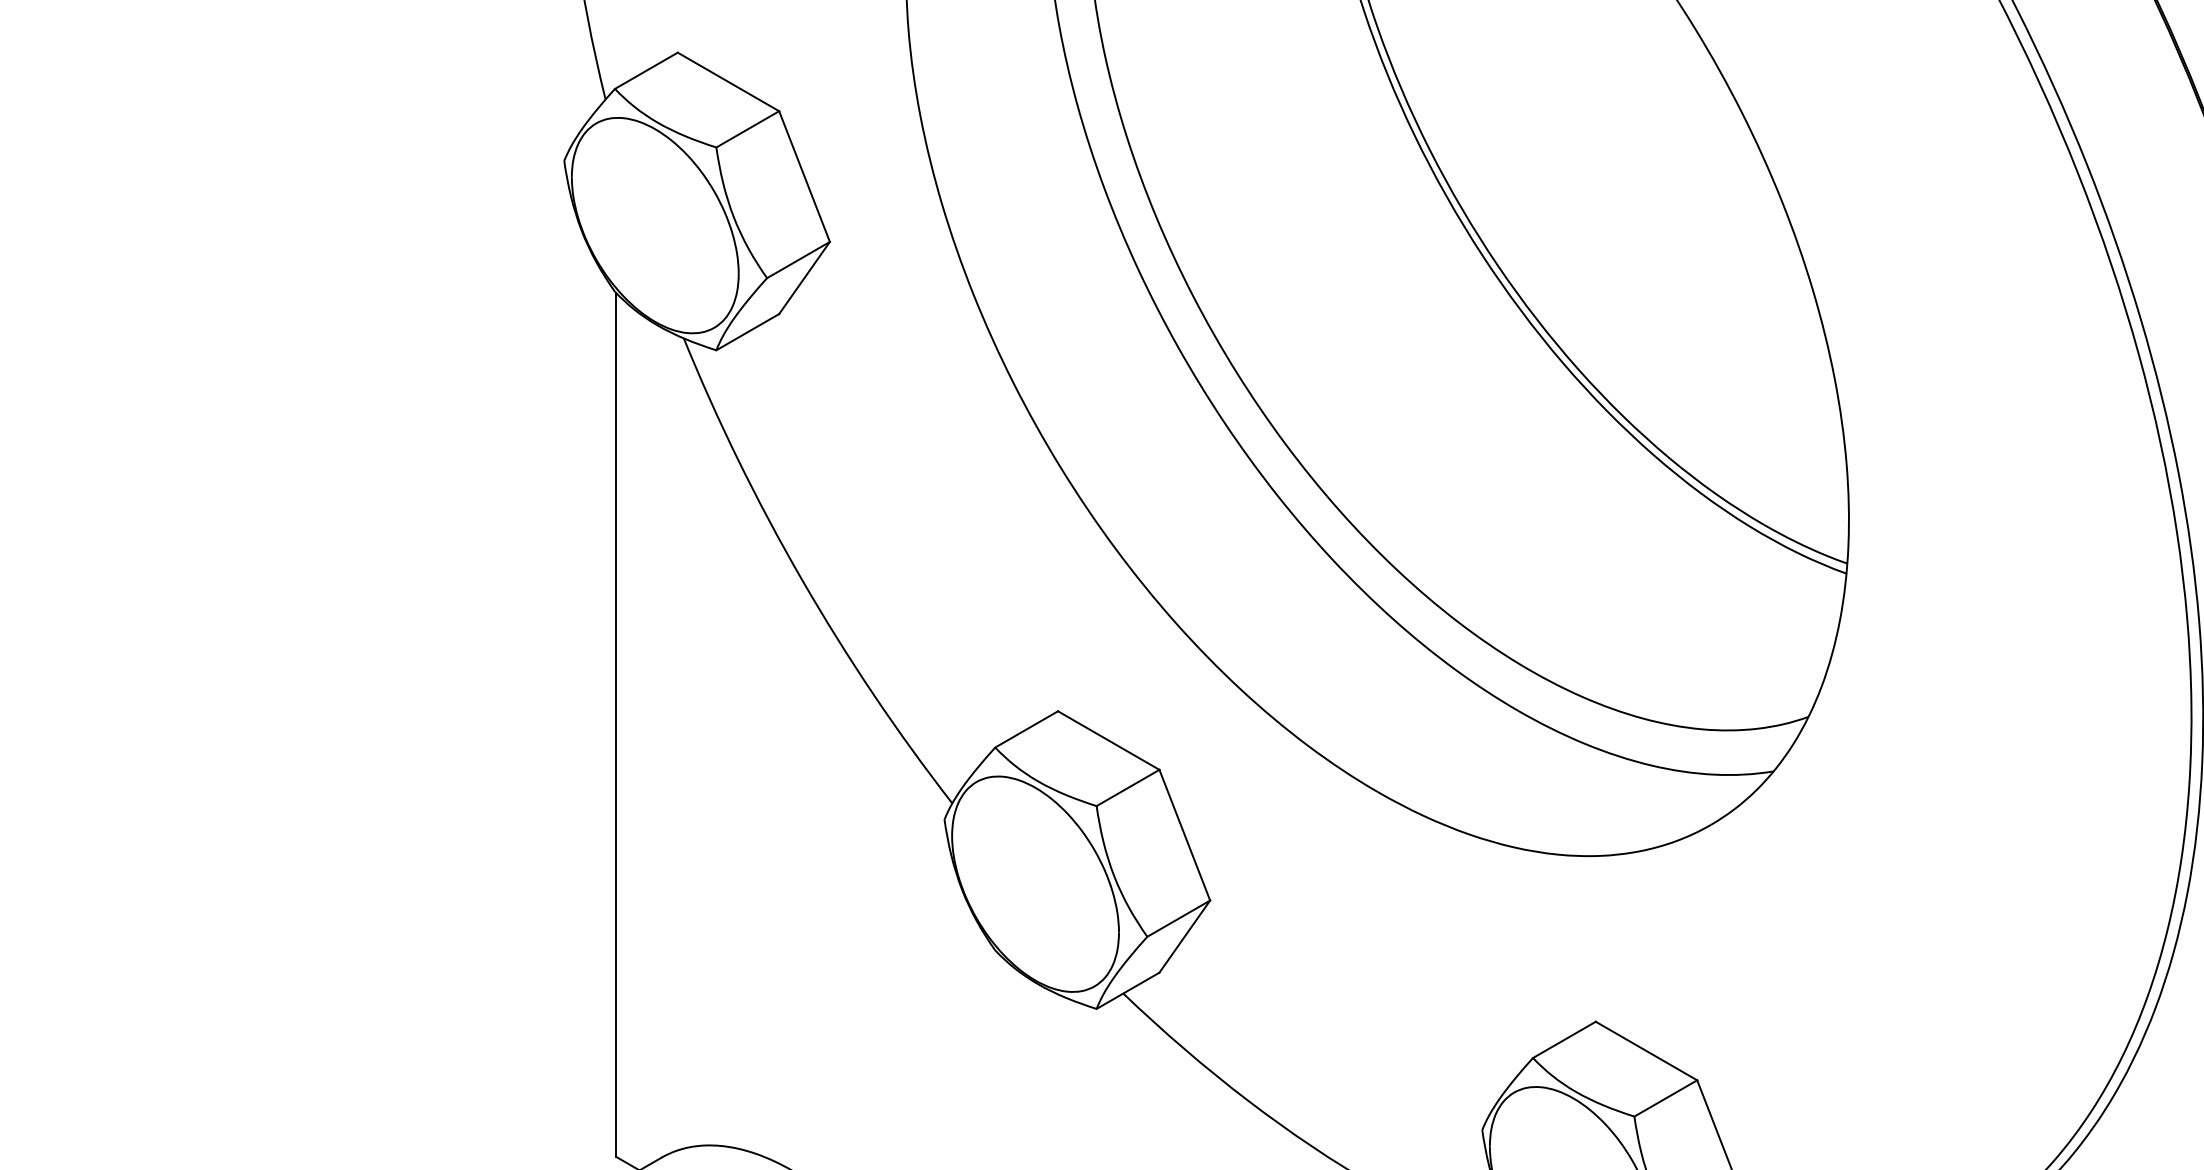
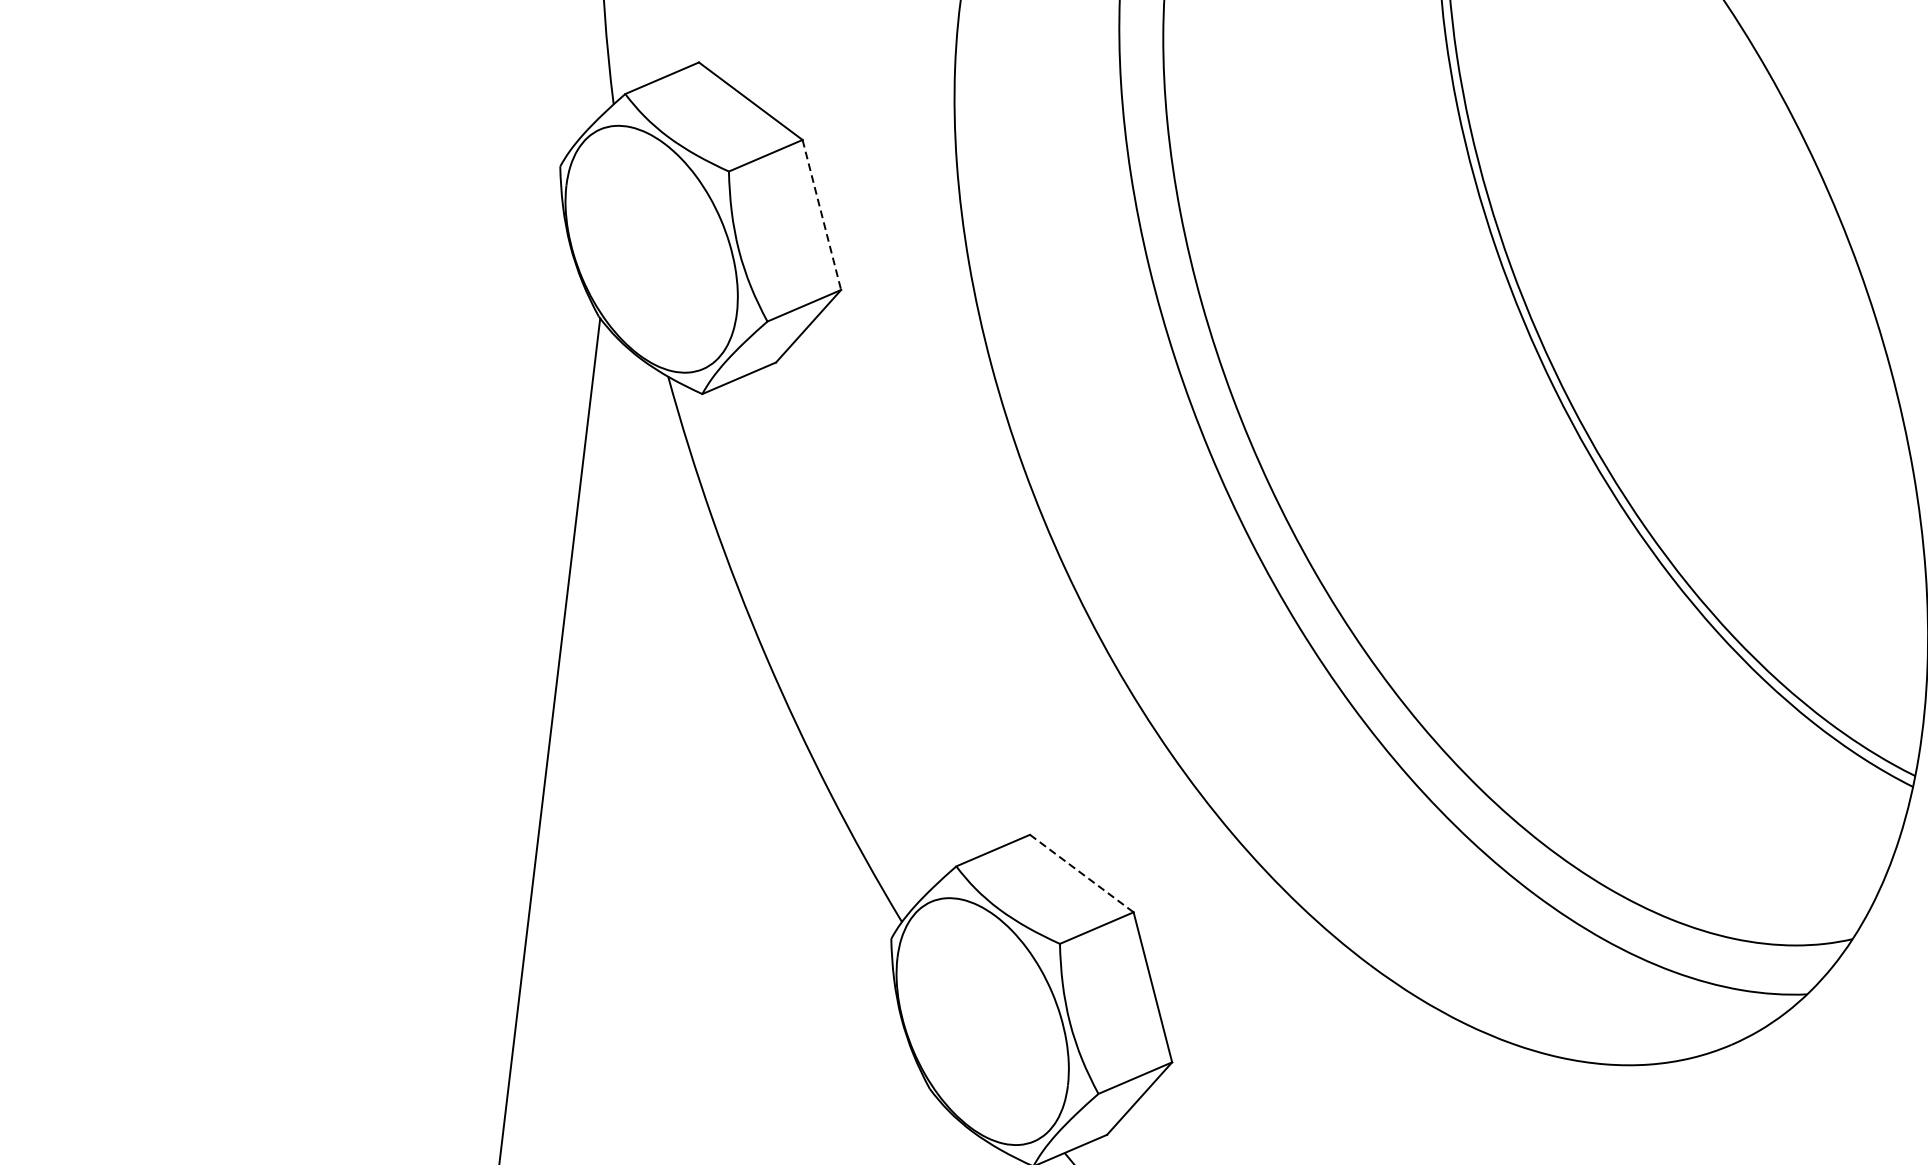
line: (804, 177) -> (821, 216), solid -> dashed
line: (1108, 740) -> (1081, 873), solid -> dashed

